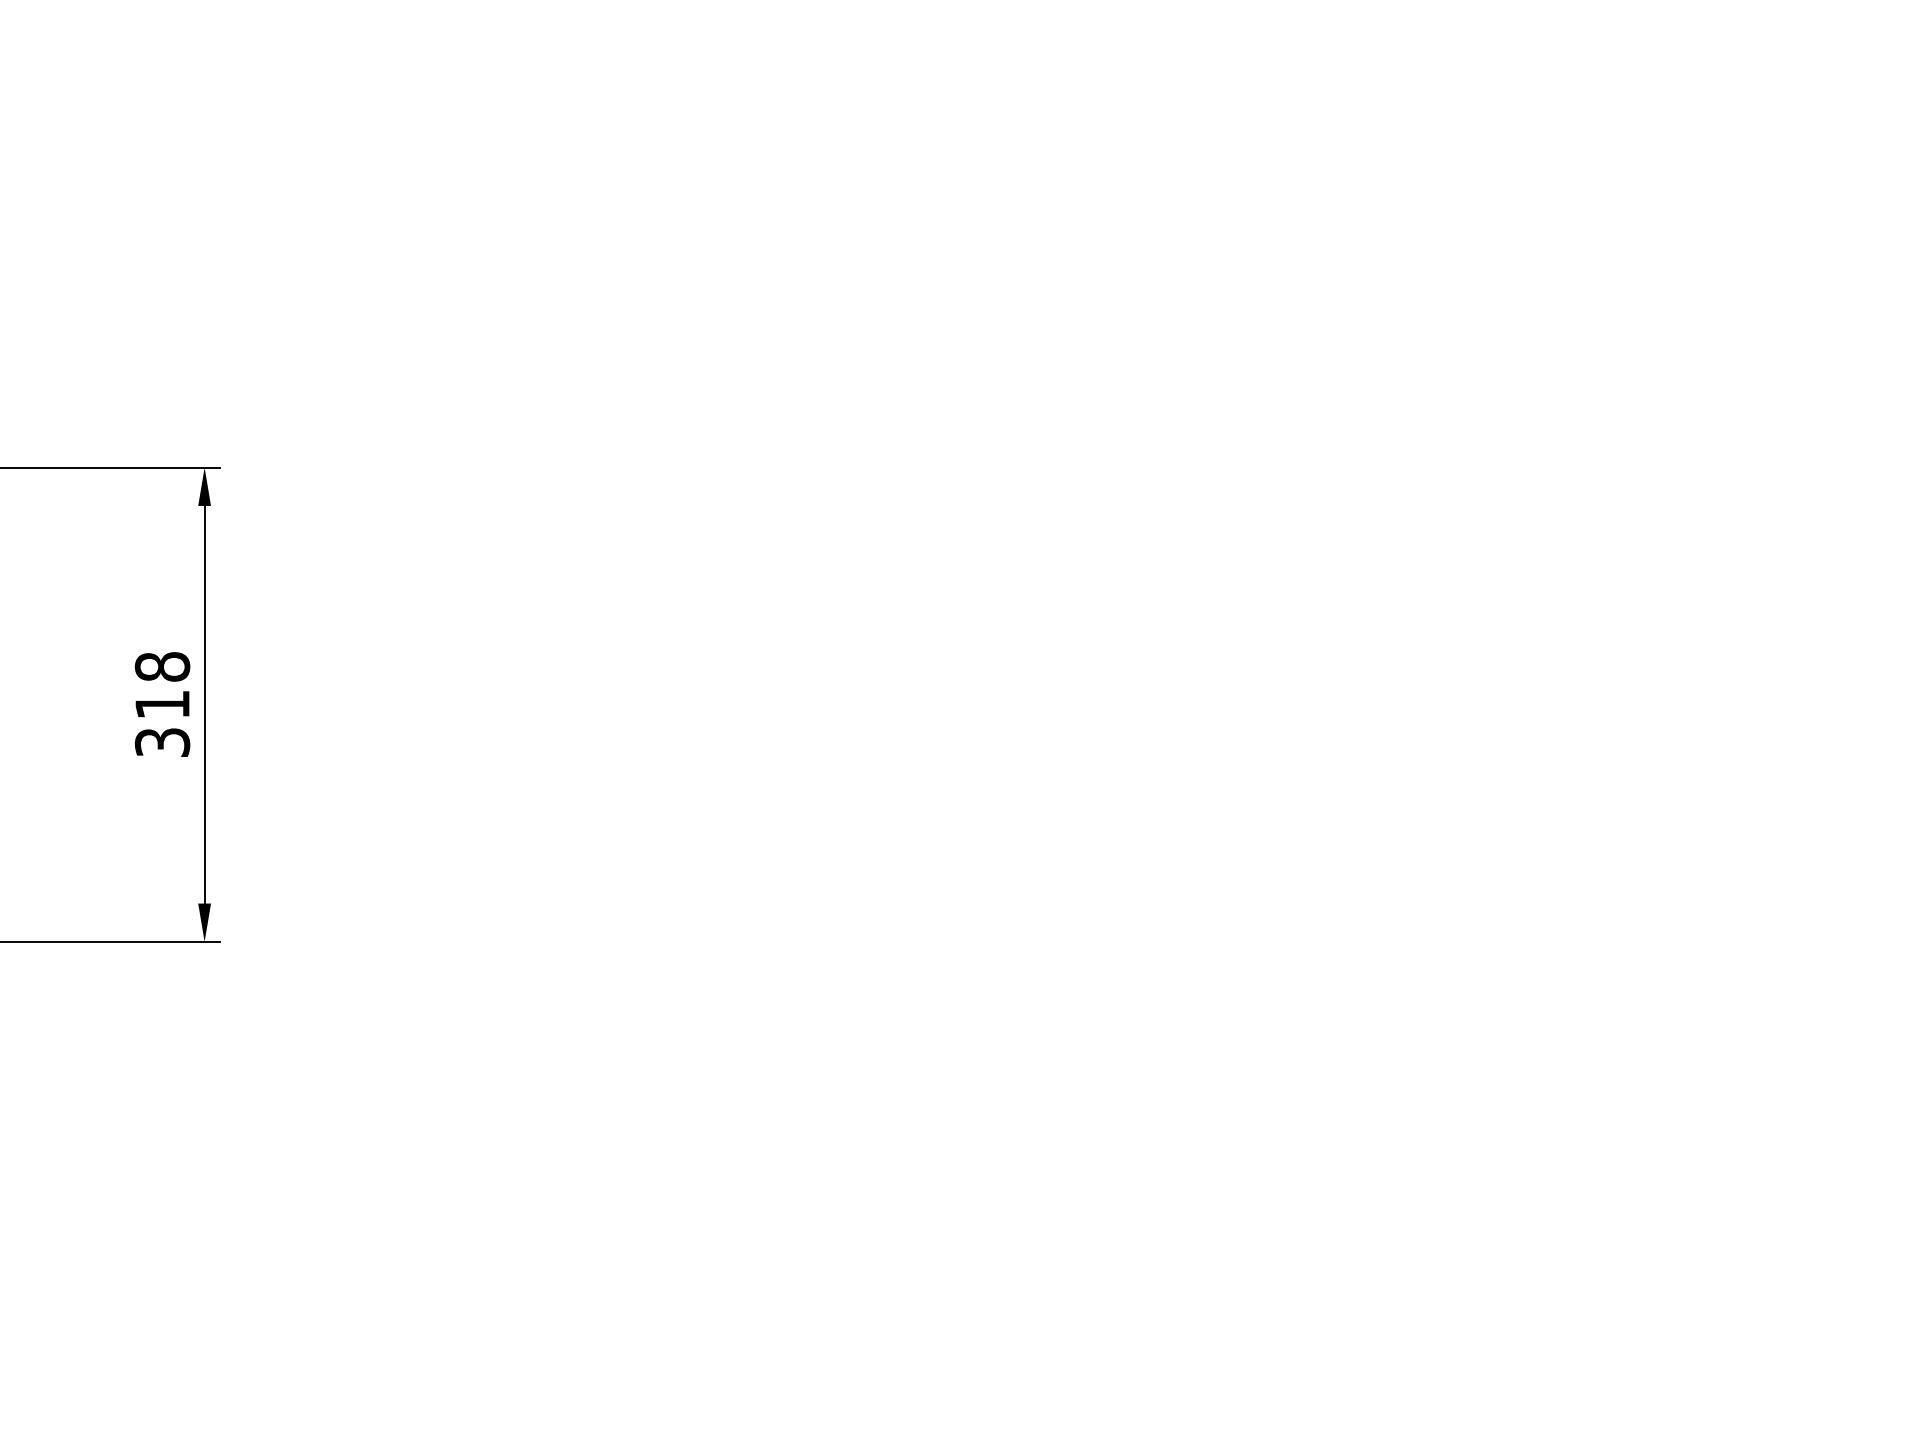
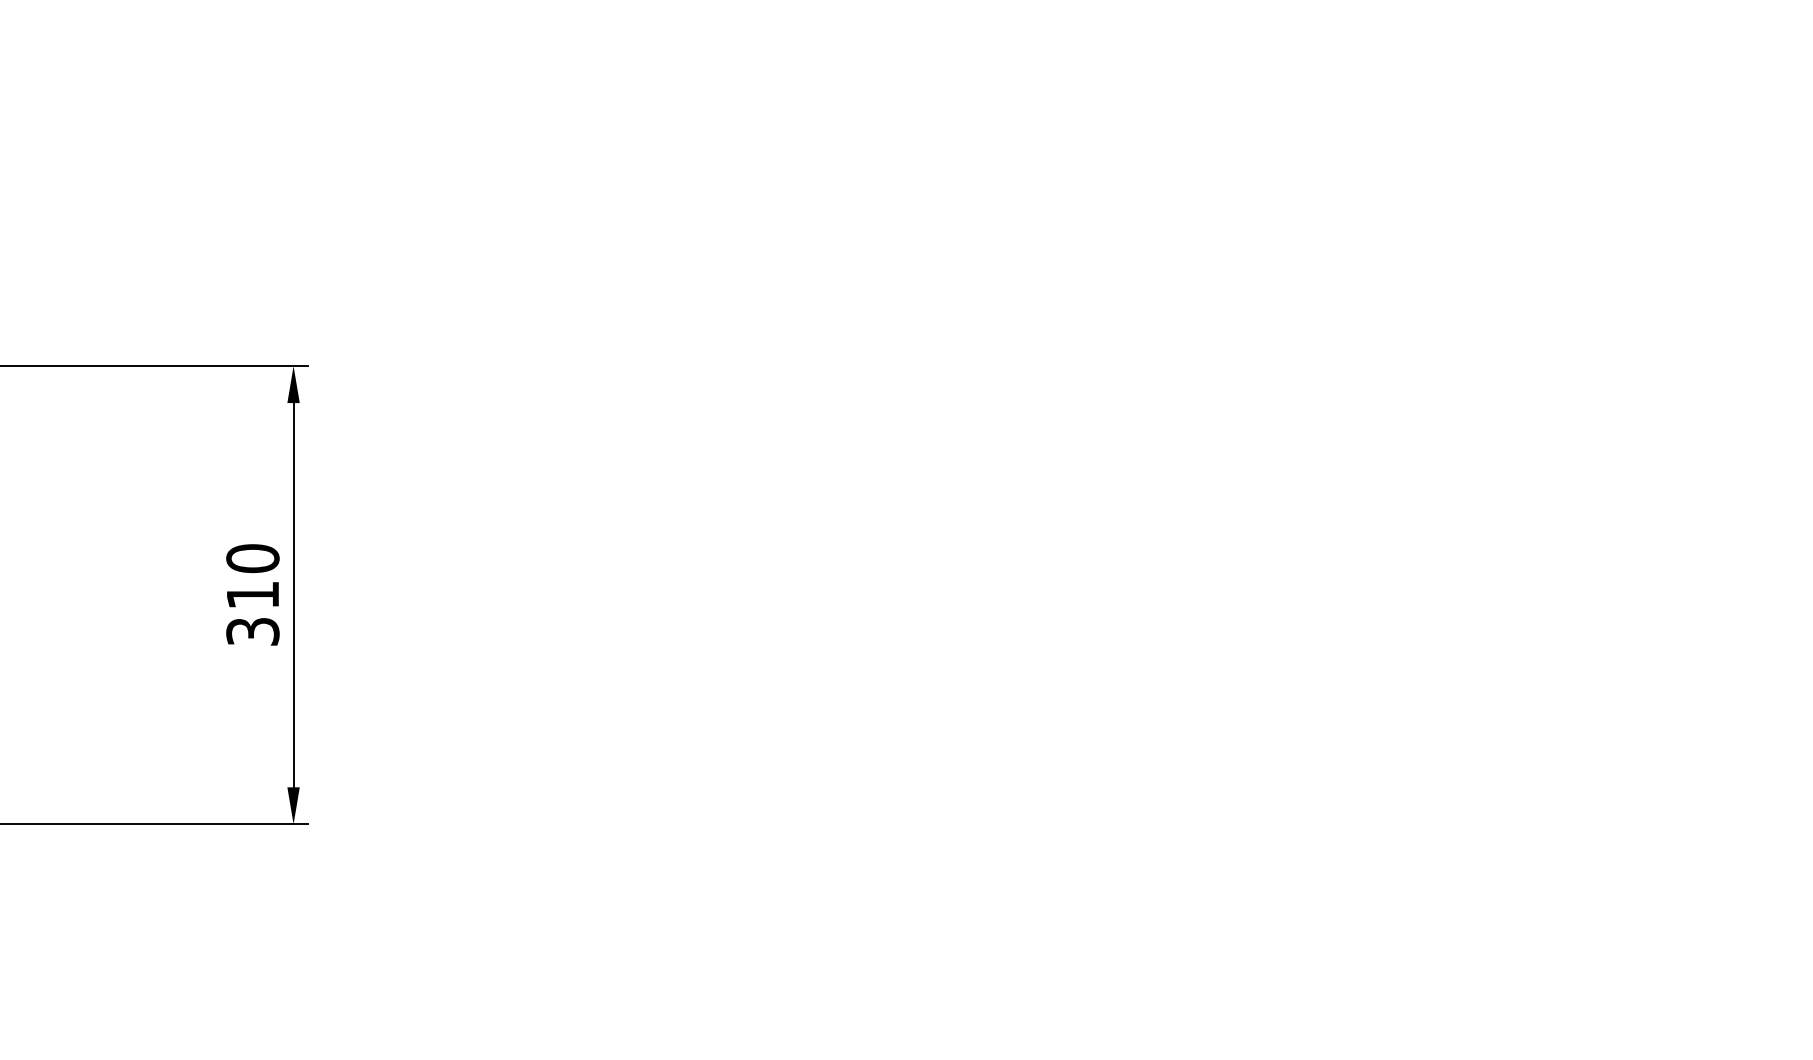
text: (162, 666) -> (252, 558), 318 -> 310

